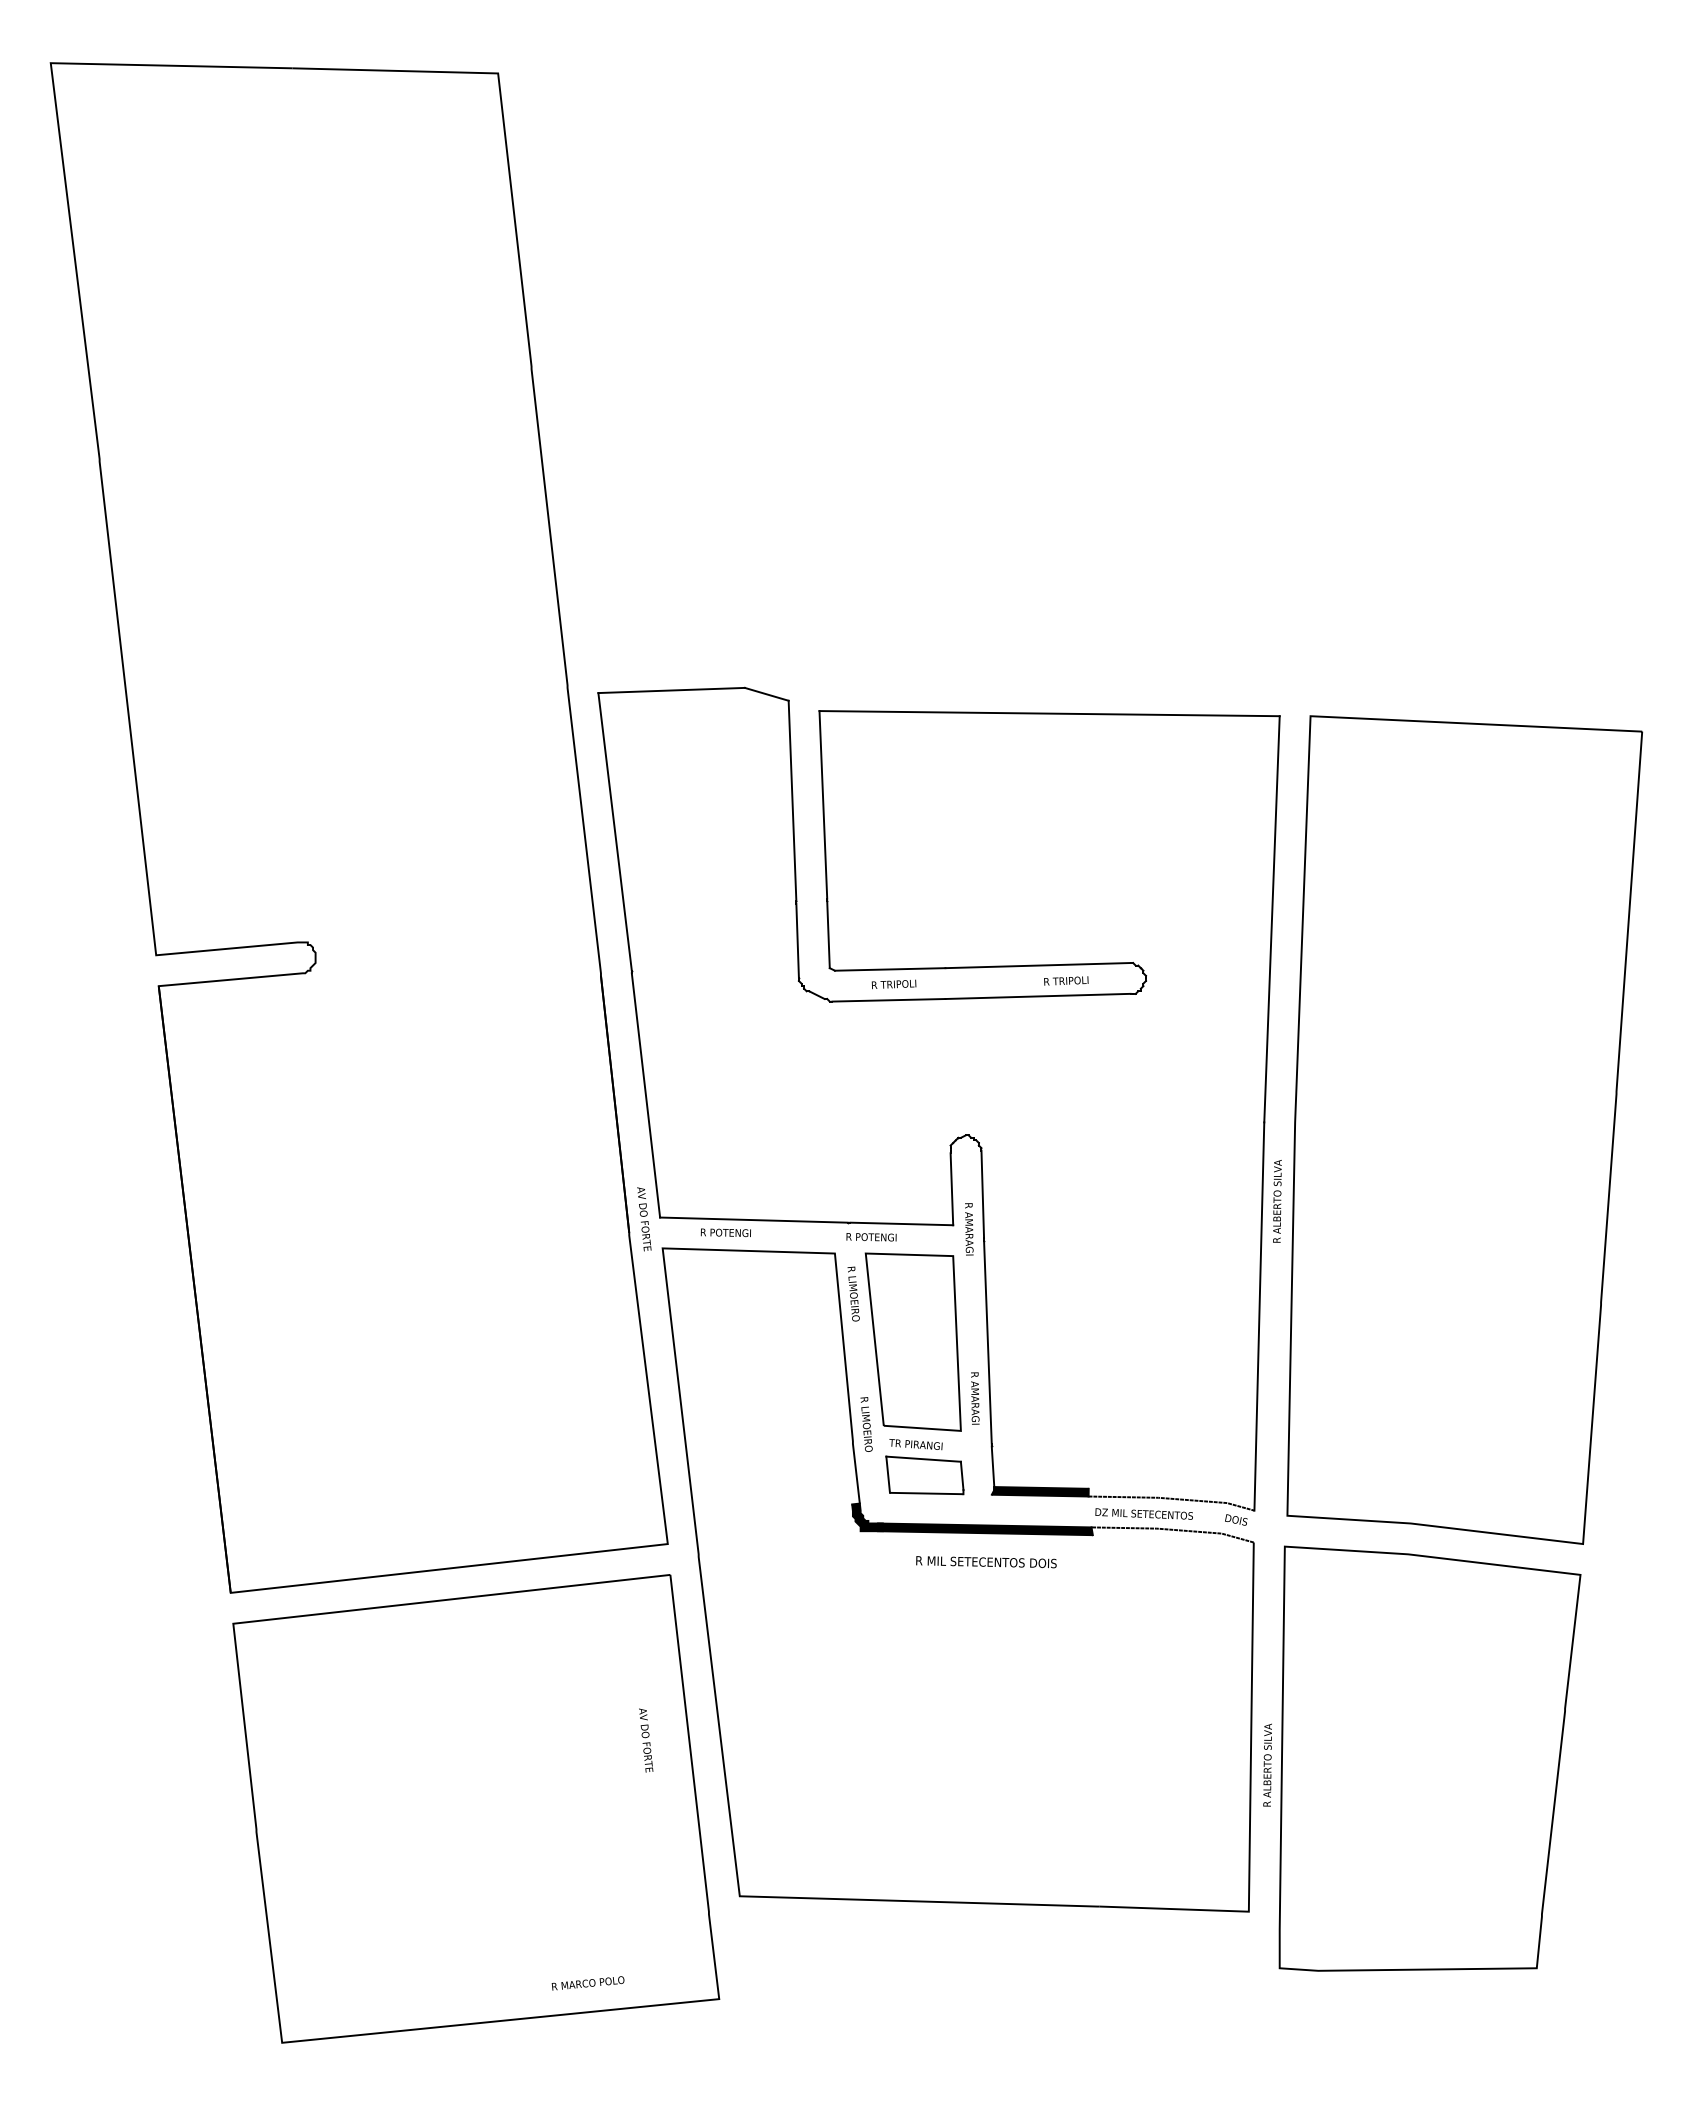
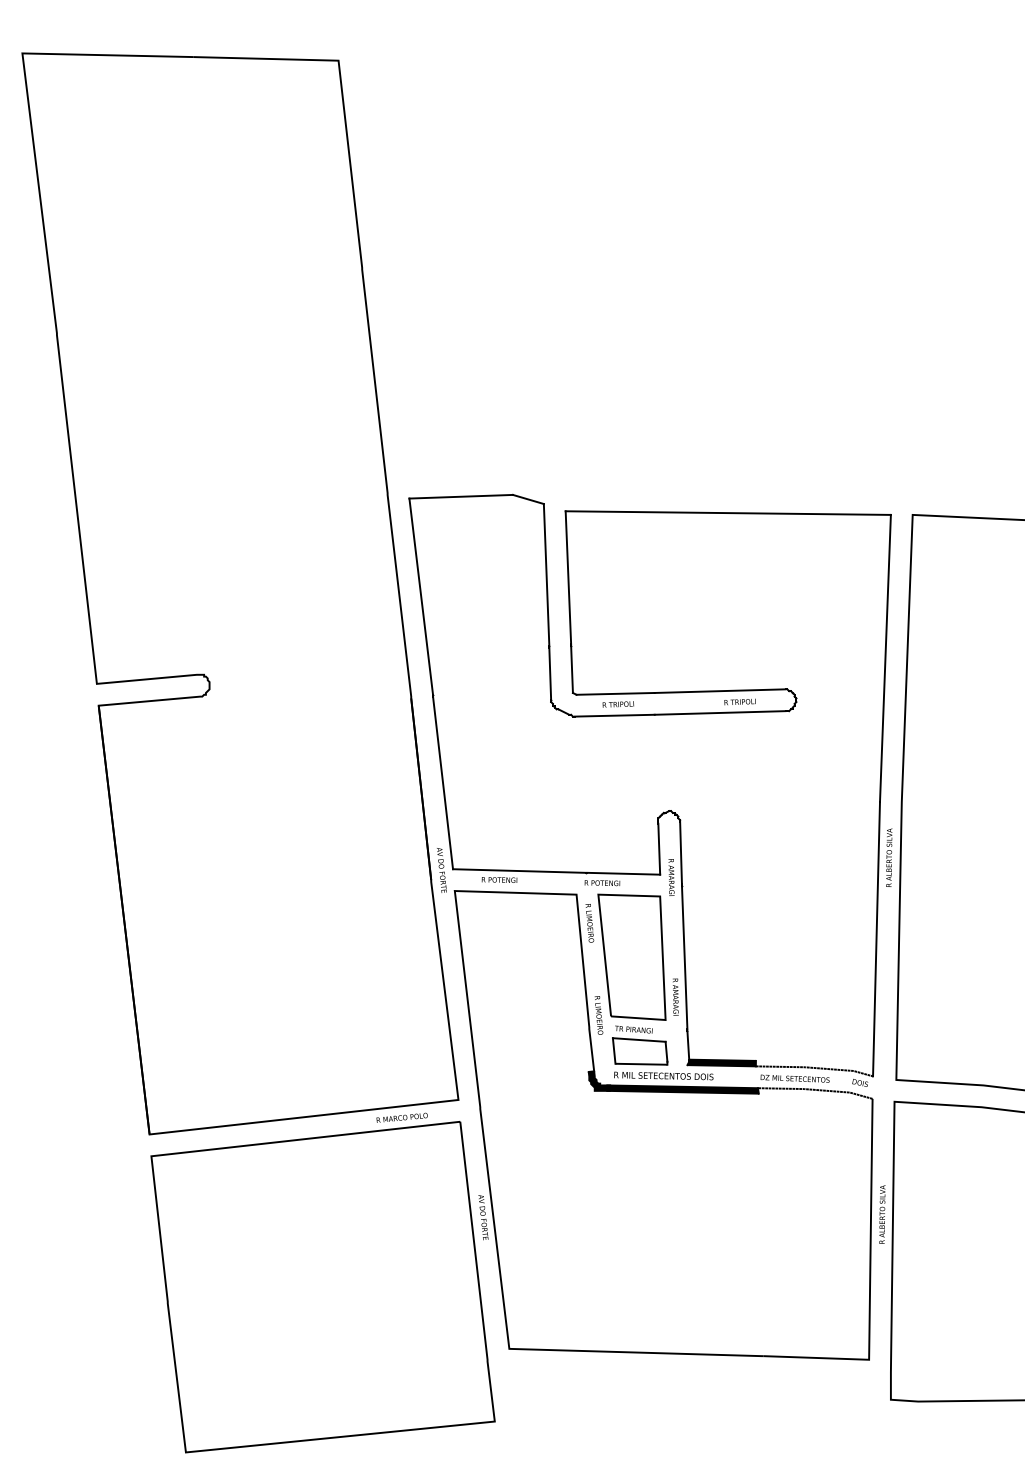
text: (986, 1562) -> (663, 1076), moved
text: (646, 1740) -> (483, 1217), moved
text: (1267, 1764) -> (882, 1214), moved
text: (587, 1983) -> (401, 1117), moved

